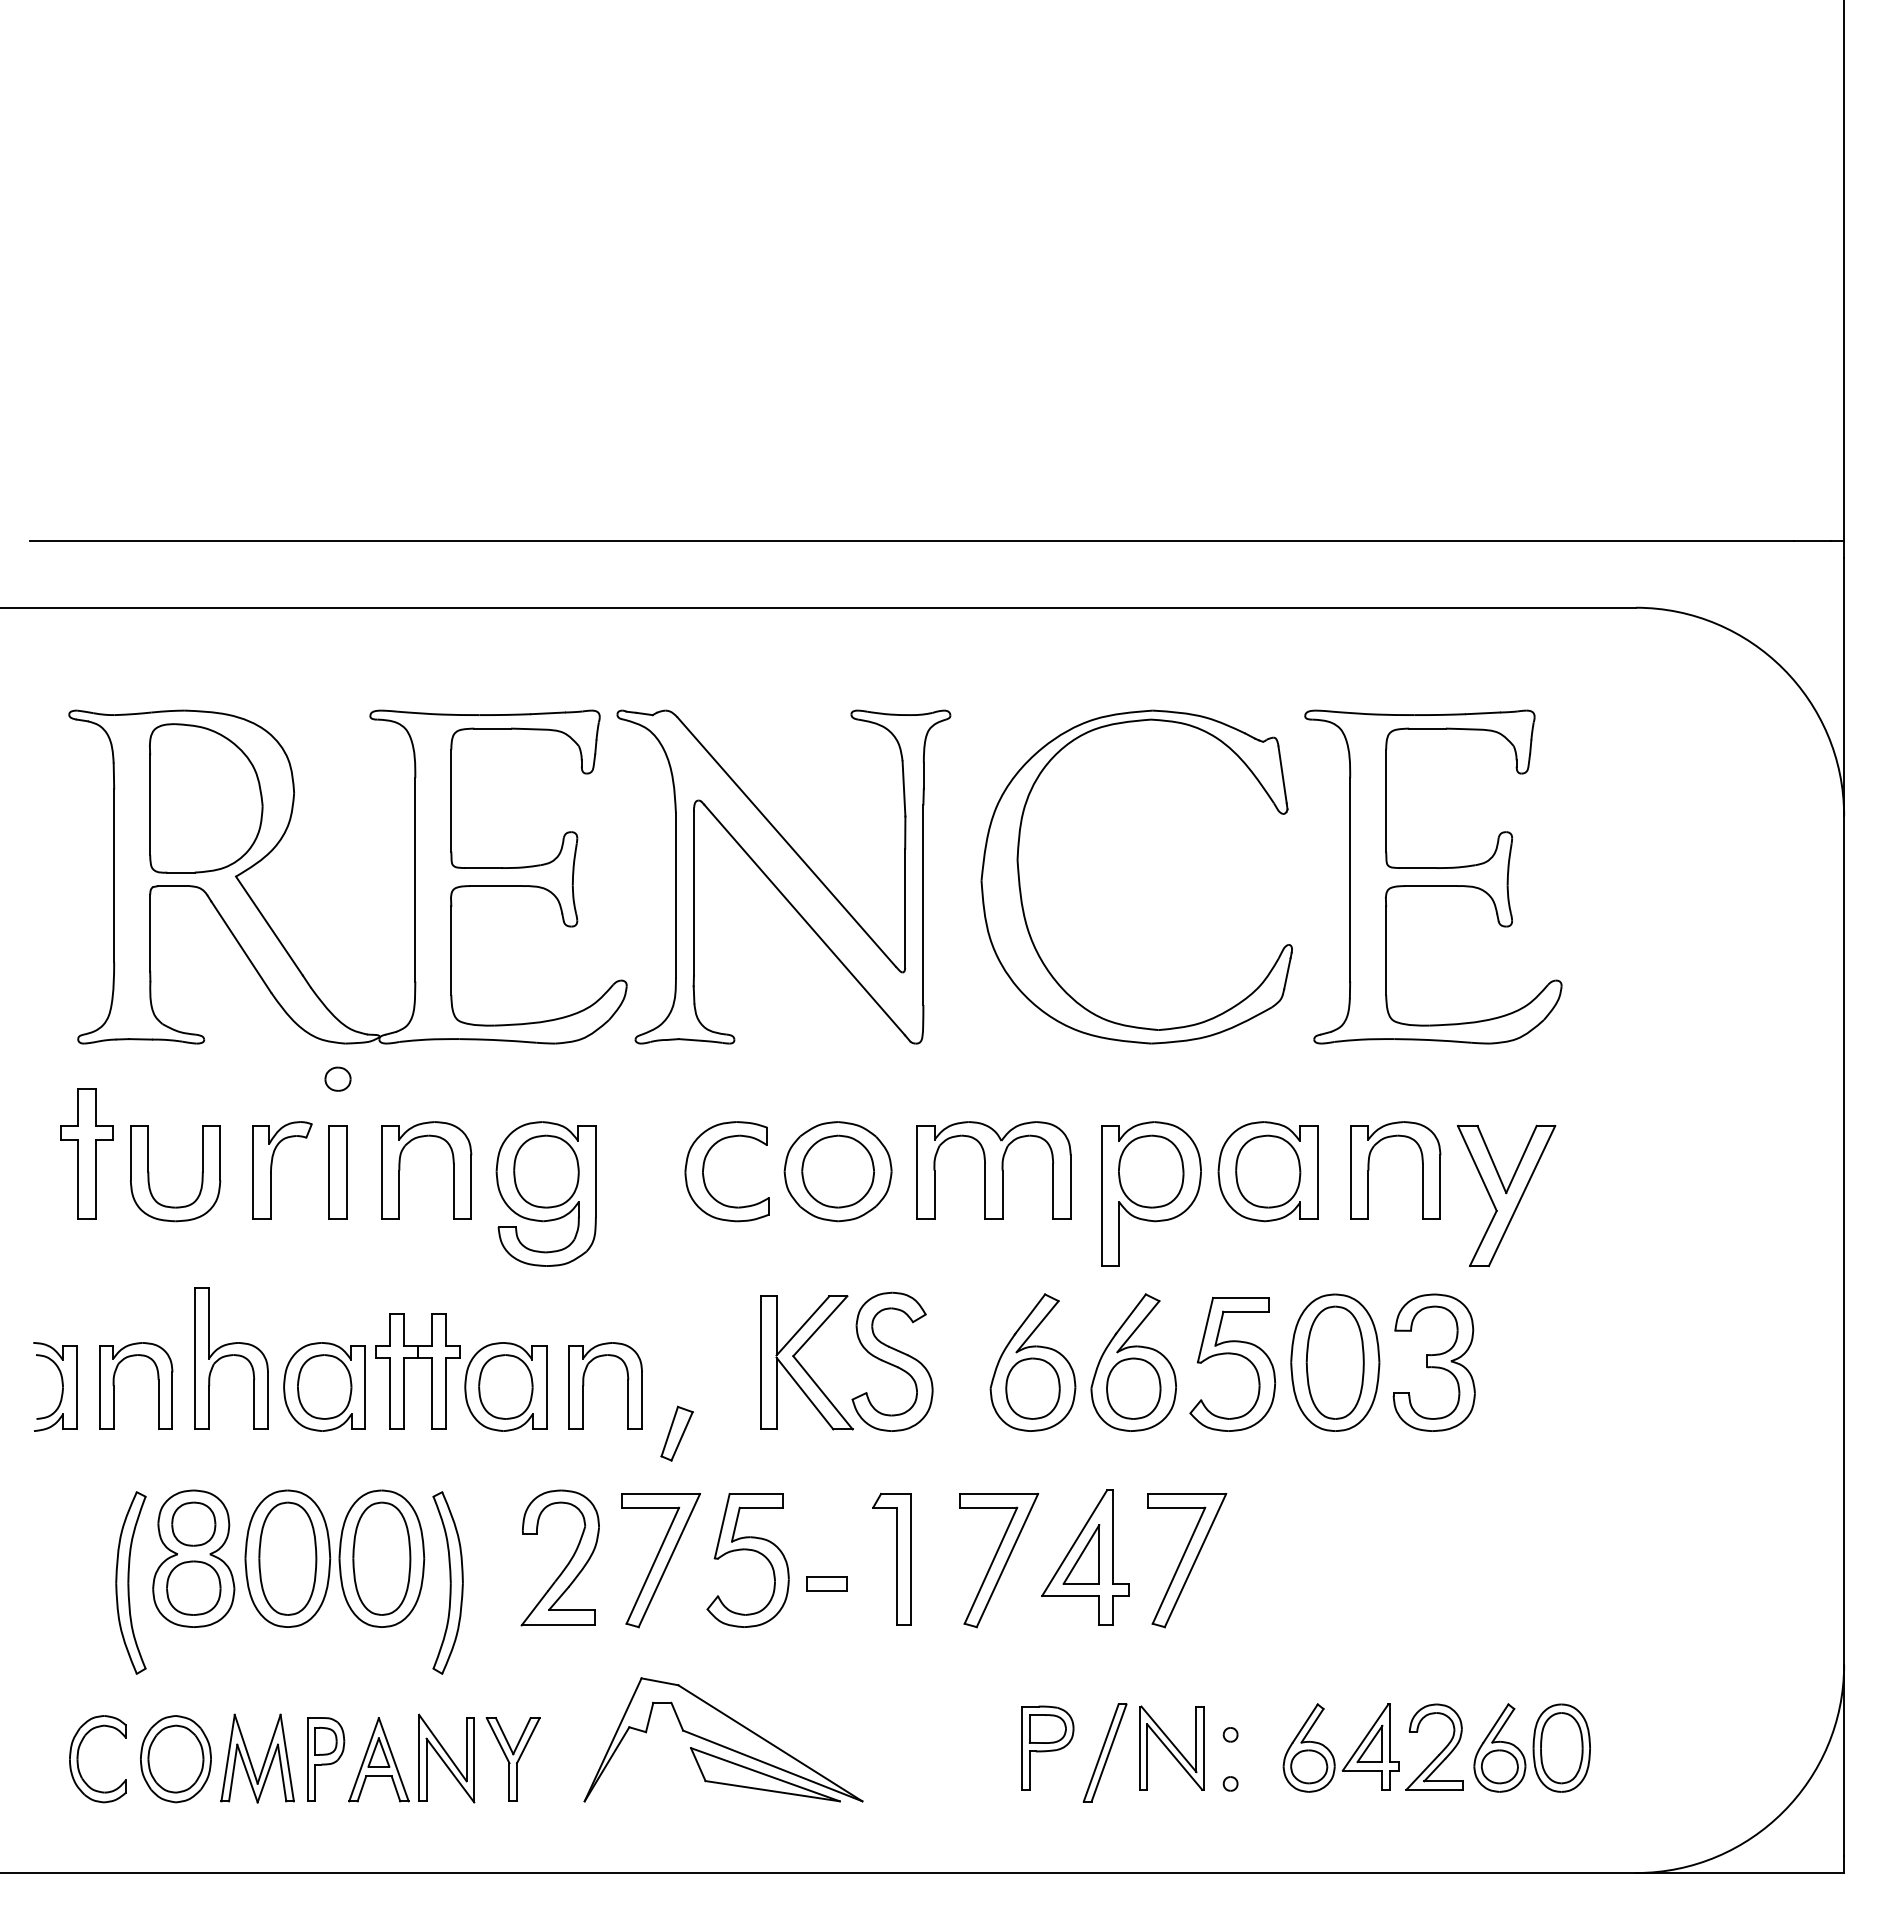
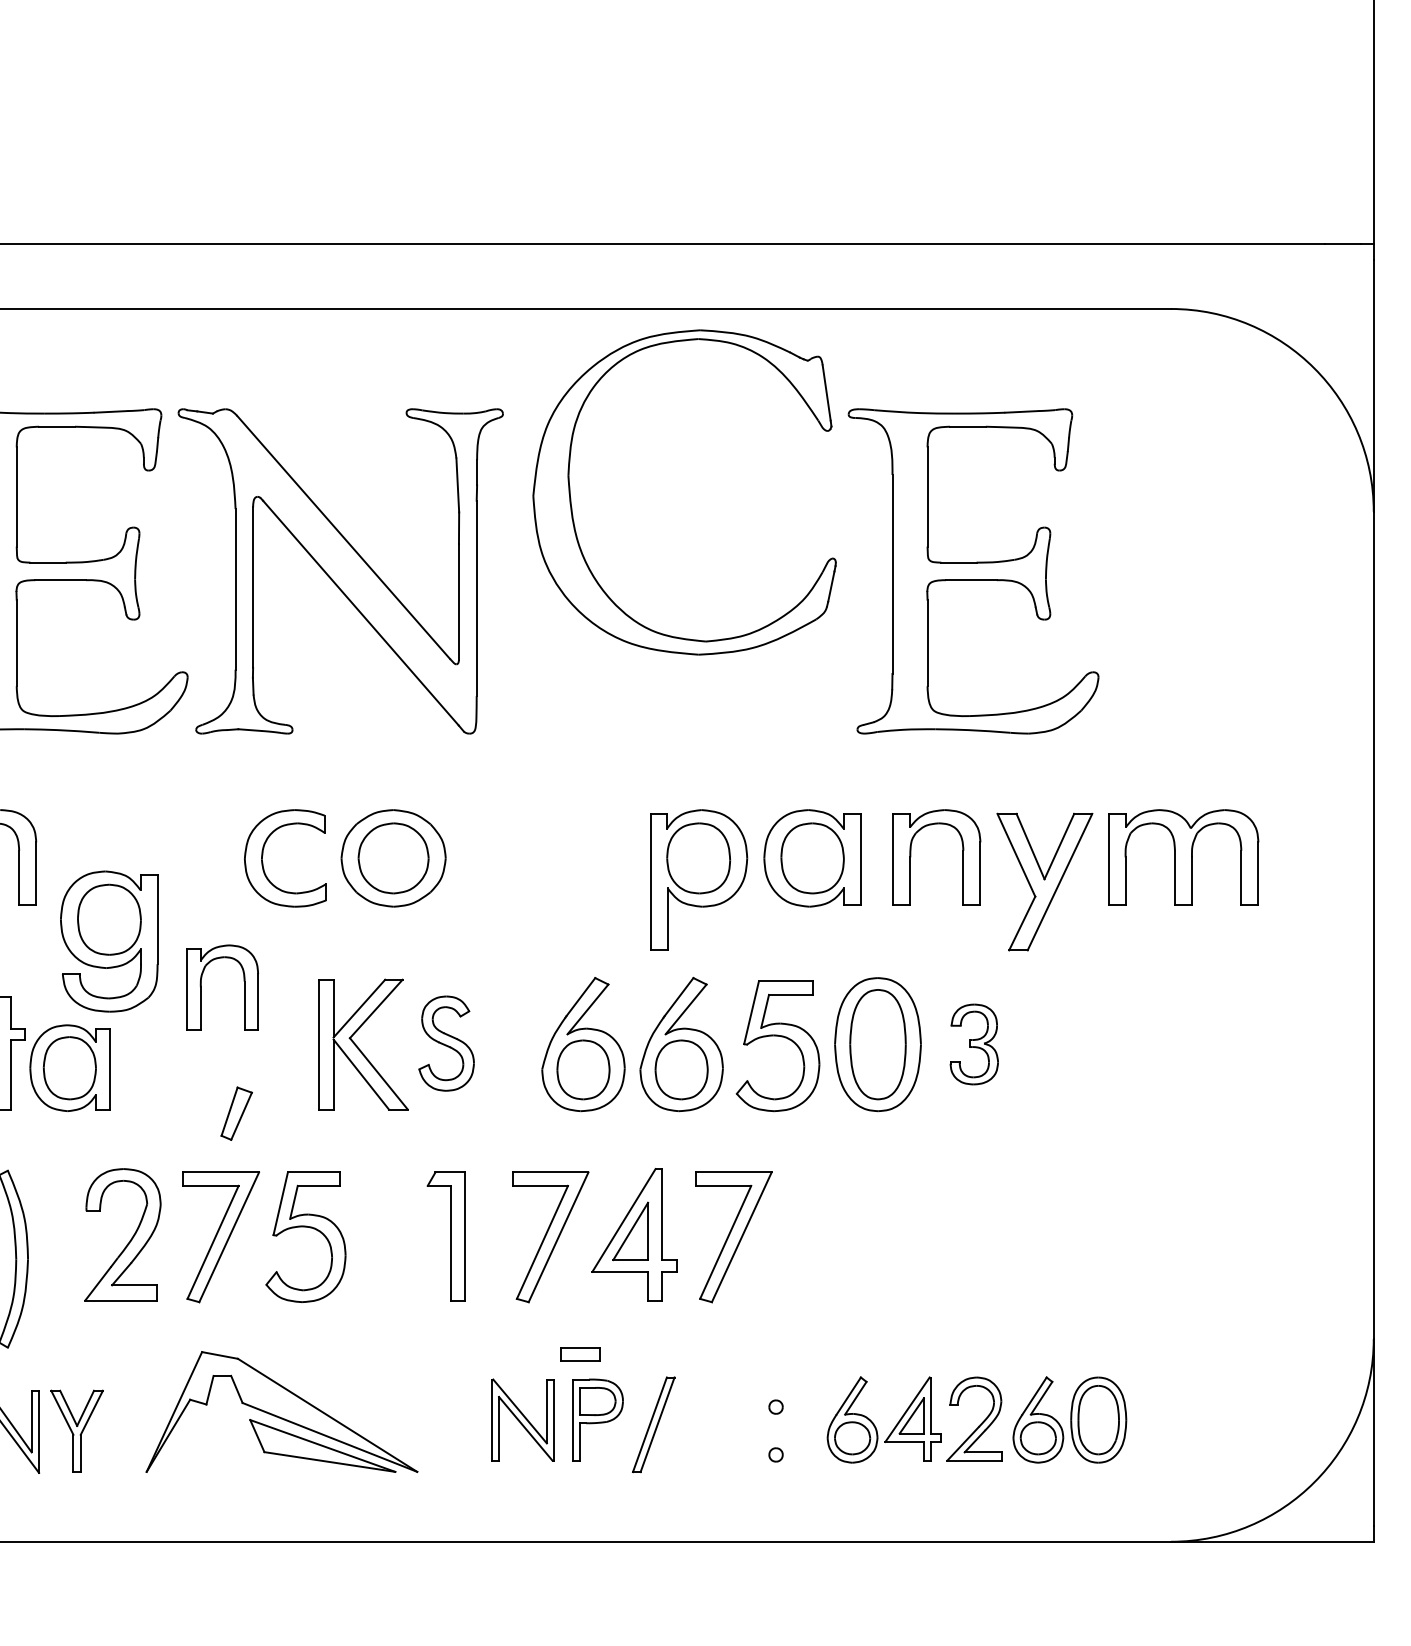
part: (1021, 890) -> (572, 505), moved
part: (993, 1170) -> (1183, 857), moved
part: (545, 1193) -> (108, 941), moved
part: (892, 1361) -> (446, 1043), size x0.7
part: (1433, 1362) -> (973, 1044), size x0.6
part: (584, 1385) -> (202, 986), moved
part: (826, 1583) -> (580, 1354), moved
part: (1171, 1747) -> (522, 1419), moved

